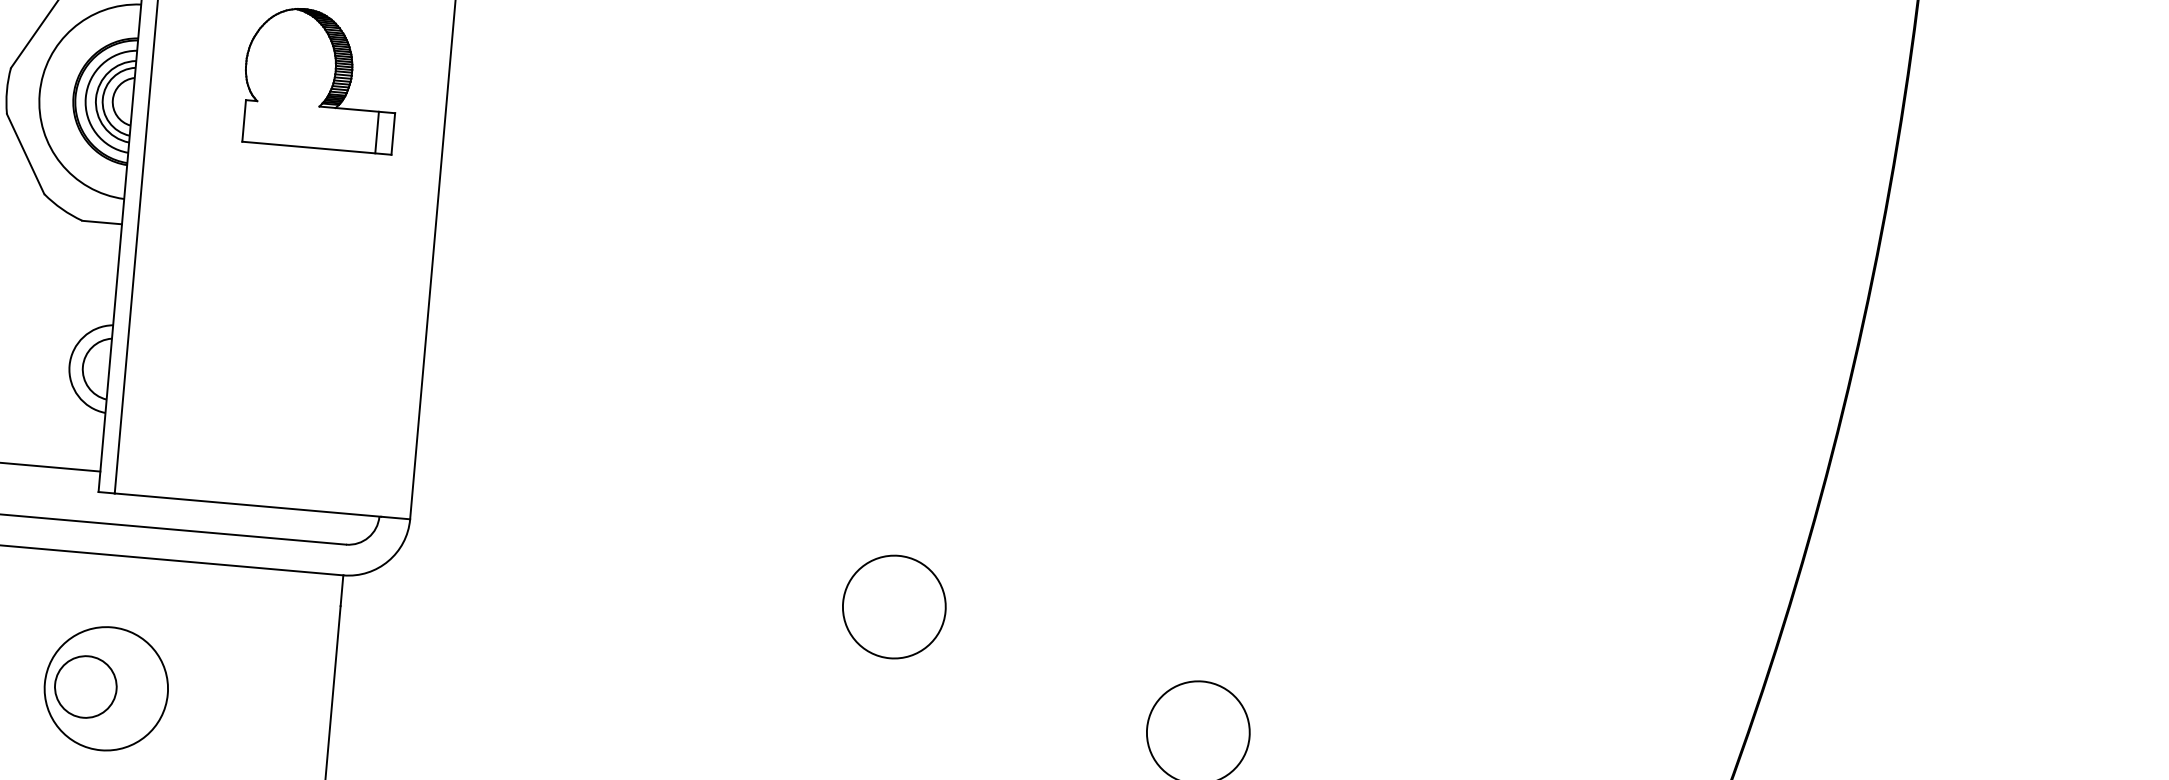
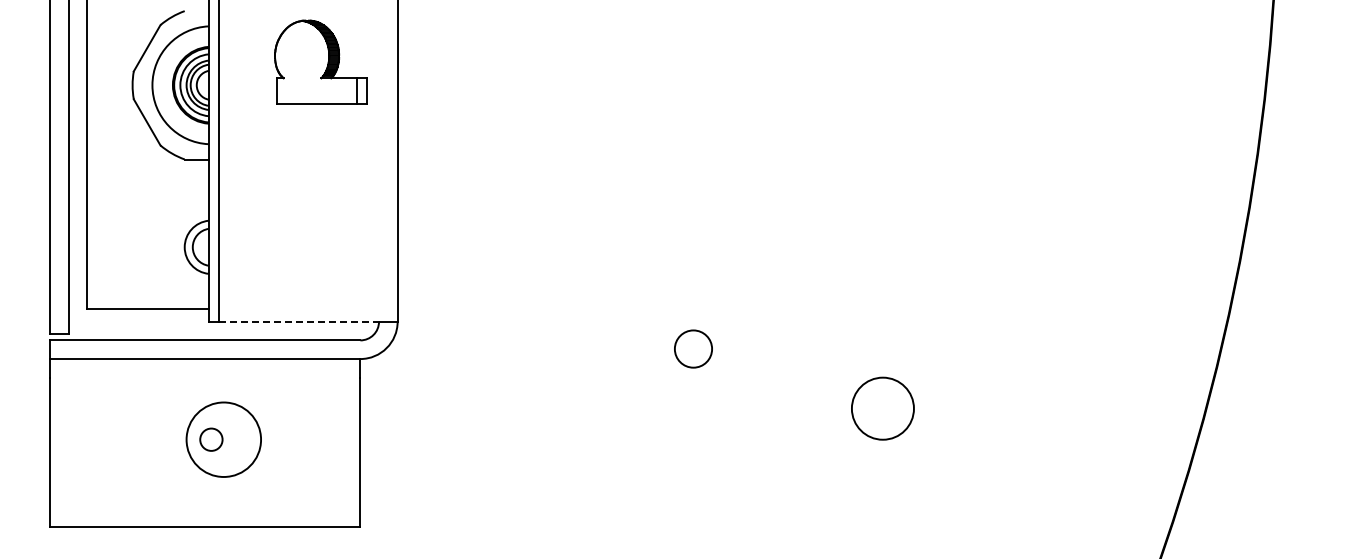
line: (248, 504) -> (299, 321), solid -> dashed
circle: (894, 606) -> (693, 348), size x0.6
circle: (86, 686) -> (211, 439), size x0.6

